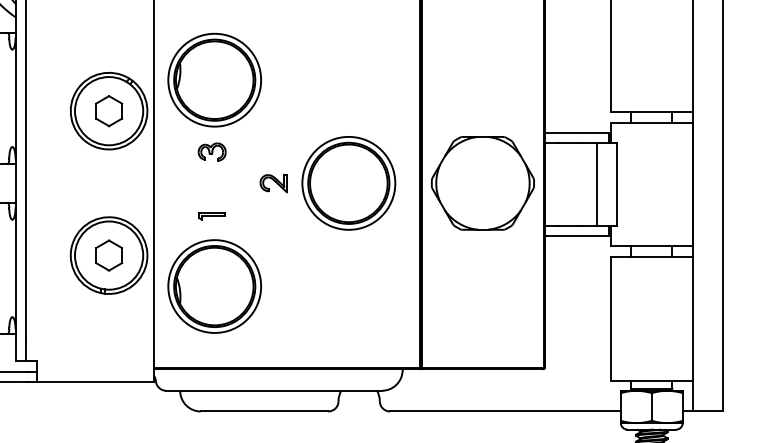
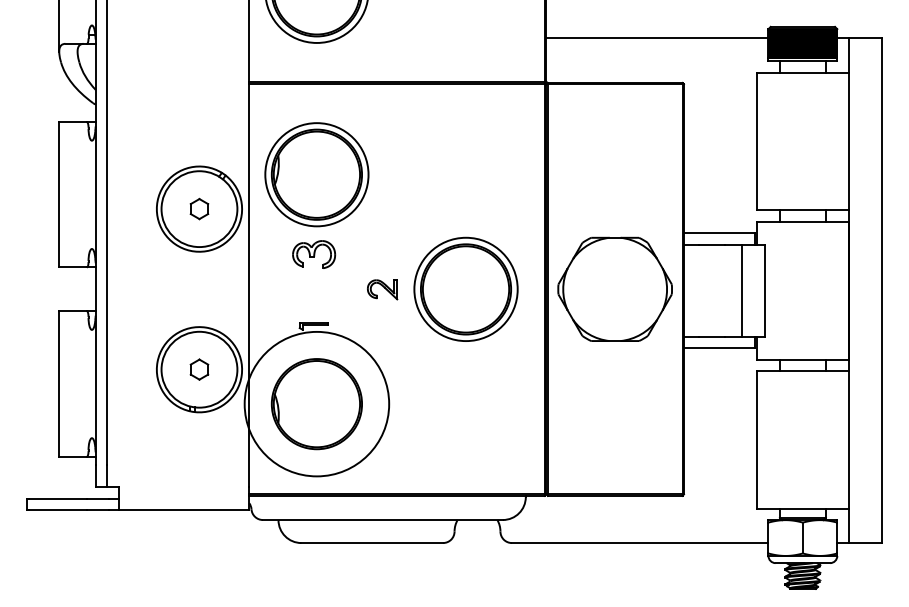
part: (109, 110) -> (199, 208), size x0.6
part: (211, 151) -> (313, 254), size x1.4
part: (109, 255) -> (199, 369), size x0.6
circle: (214, 285) -> (316, 403), size x1.4

